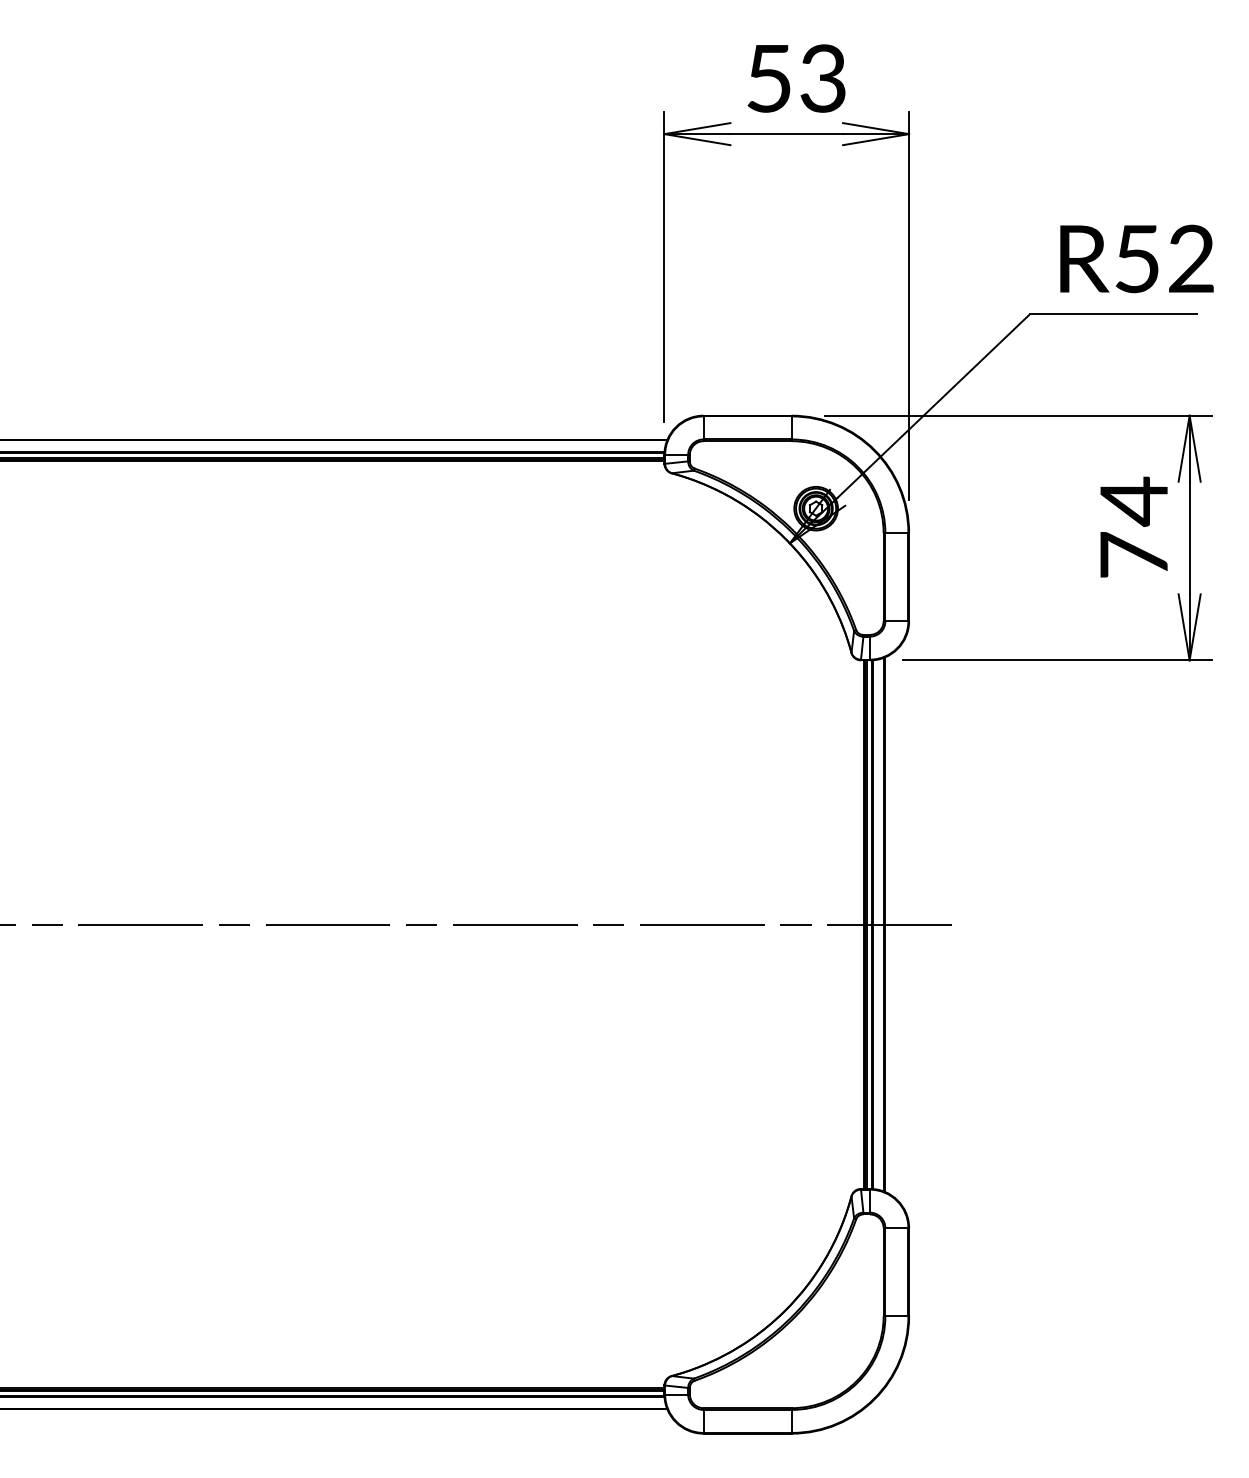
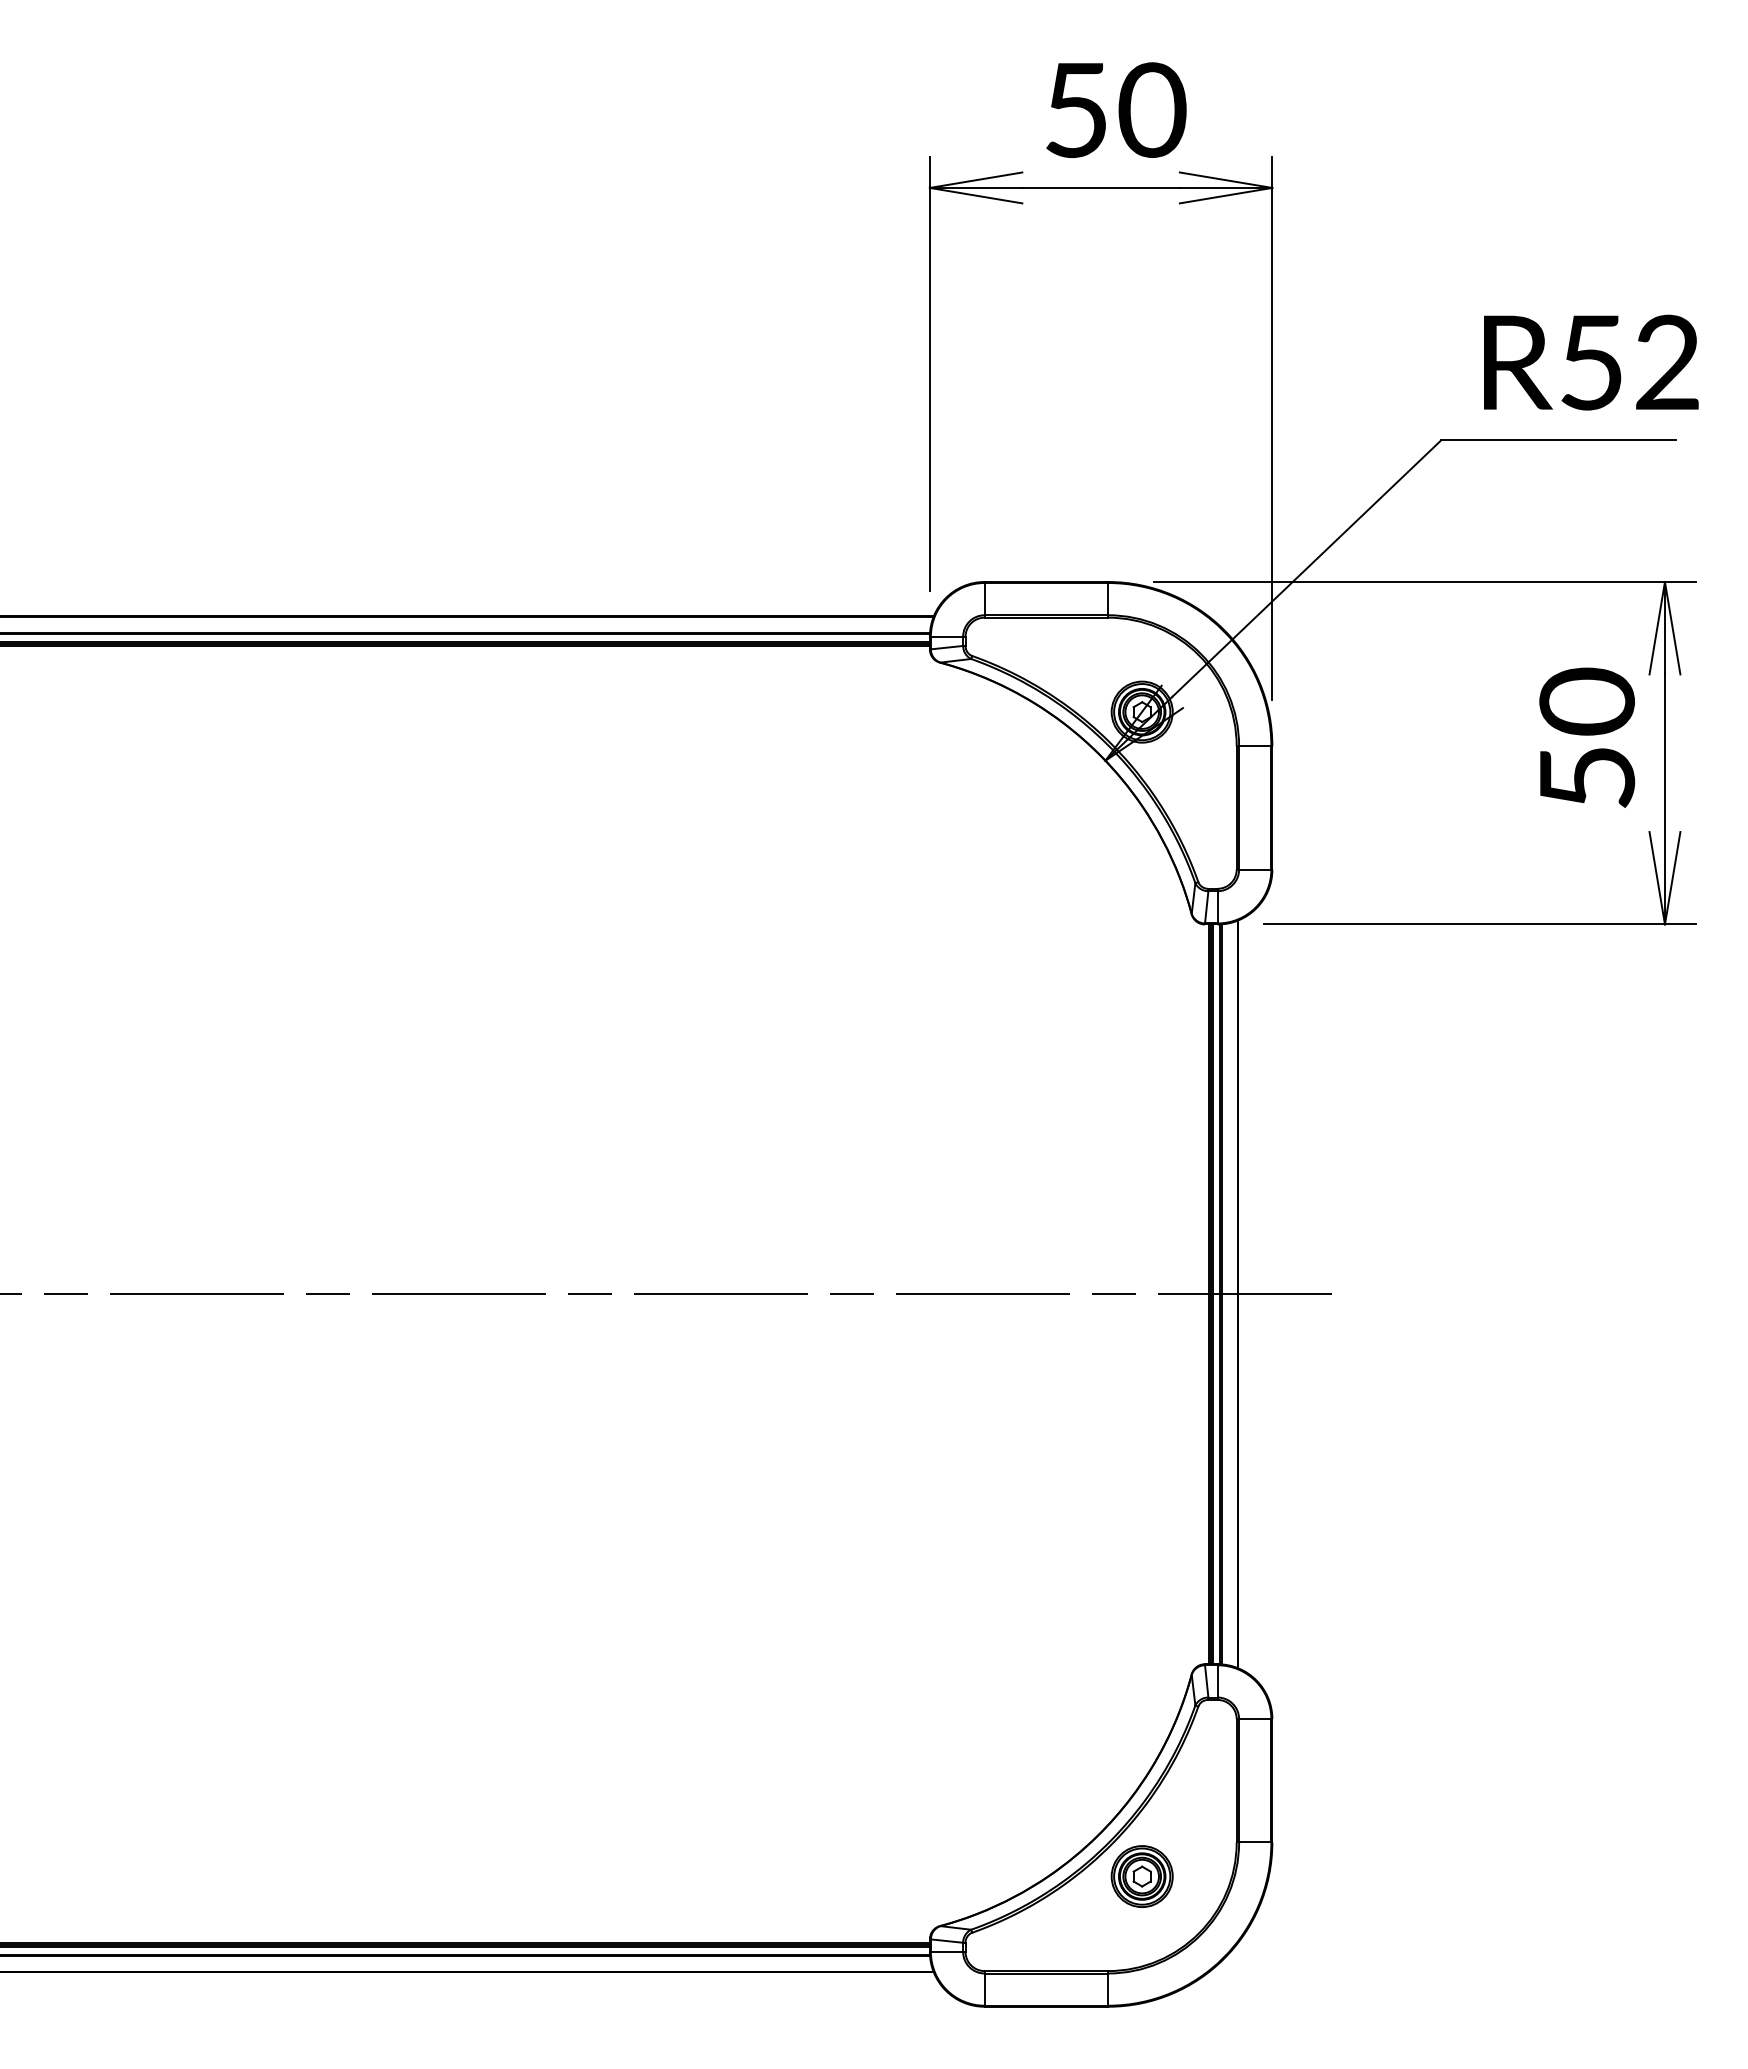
text: (823, 78) -> (1152, 110), 53 -> 50
text: (1133, 526) -> (1586, 737), 74 -> 50
part: (815, 1340) -> (1141, 1876), added

